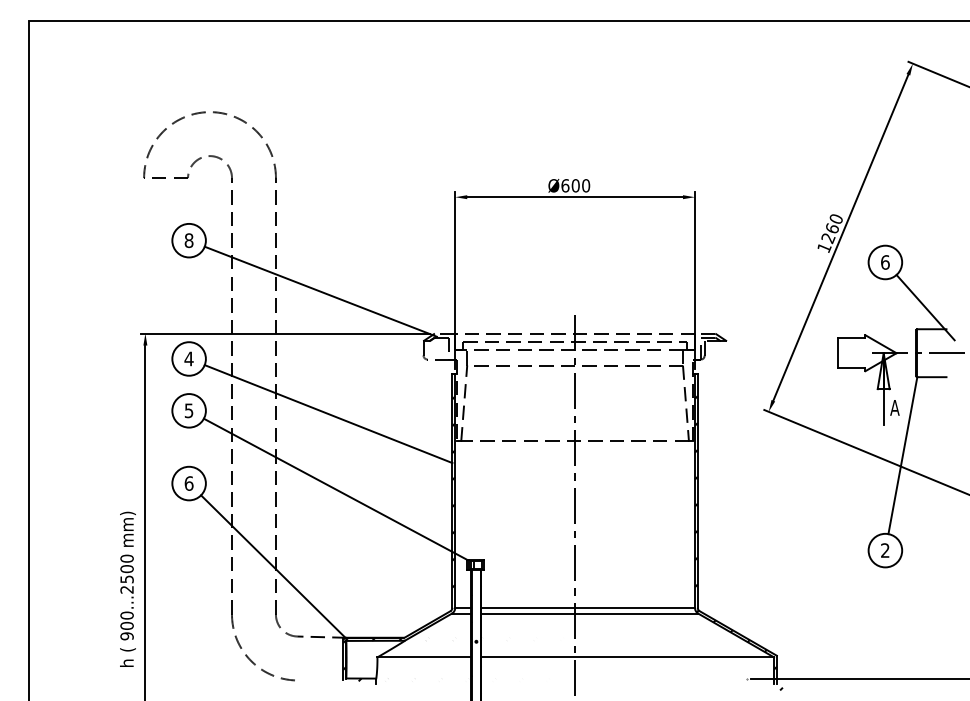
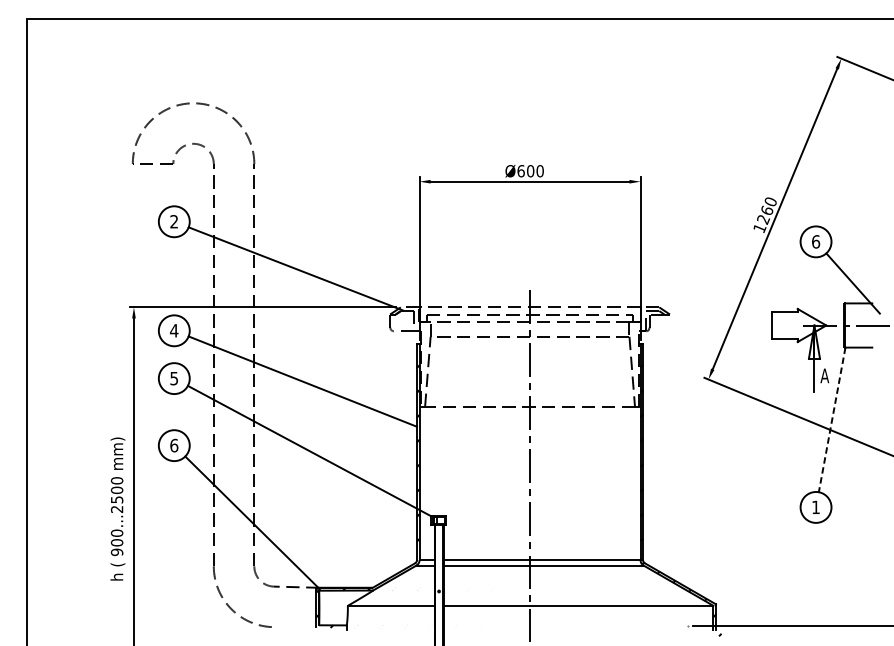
text: (188, 240) -> (173, 221), 8 -> 2
line: (902, 455) -> (831, 419), solid -> dashed
text: (885, 550) -> (816, 507), 2 -> 1
text: (127, 588) -> (117, 508), moved

